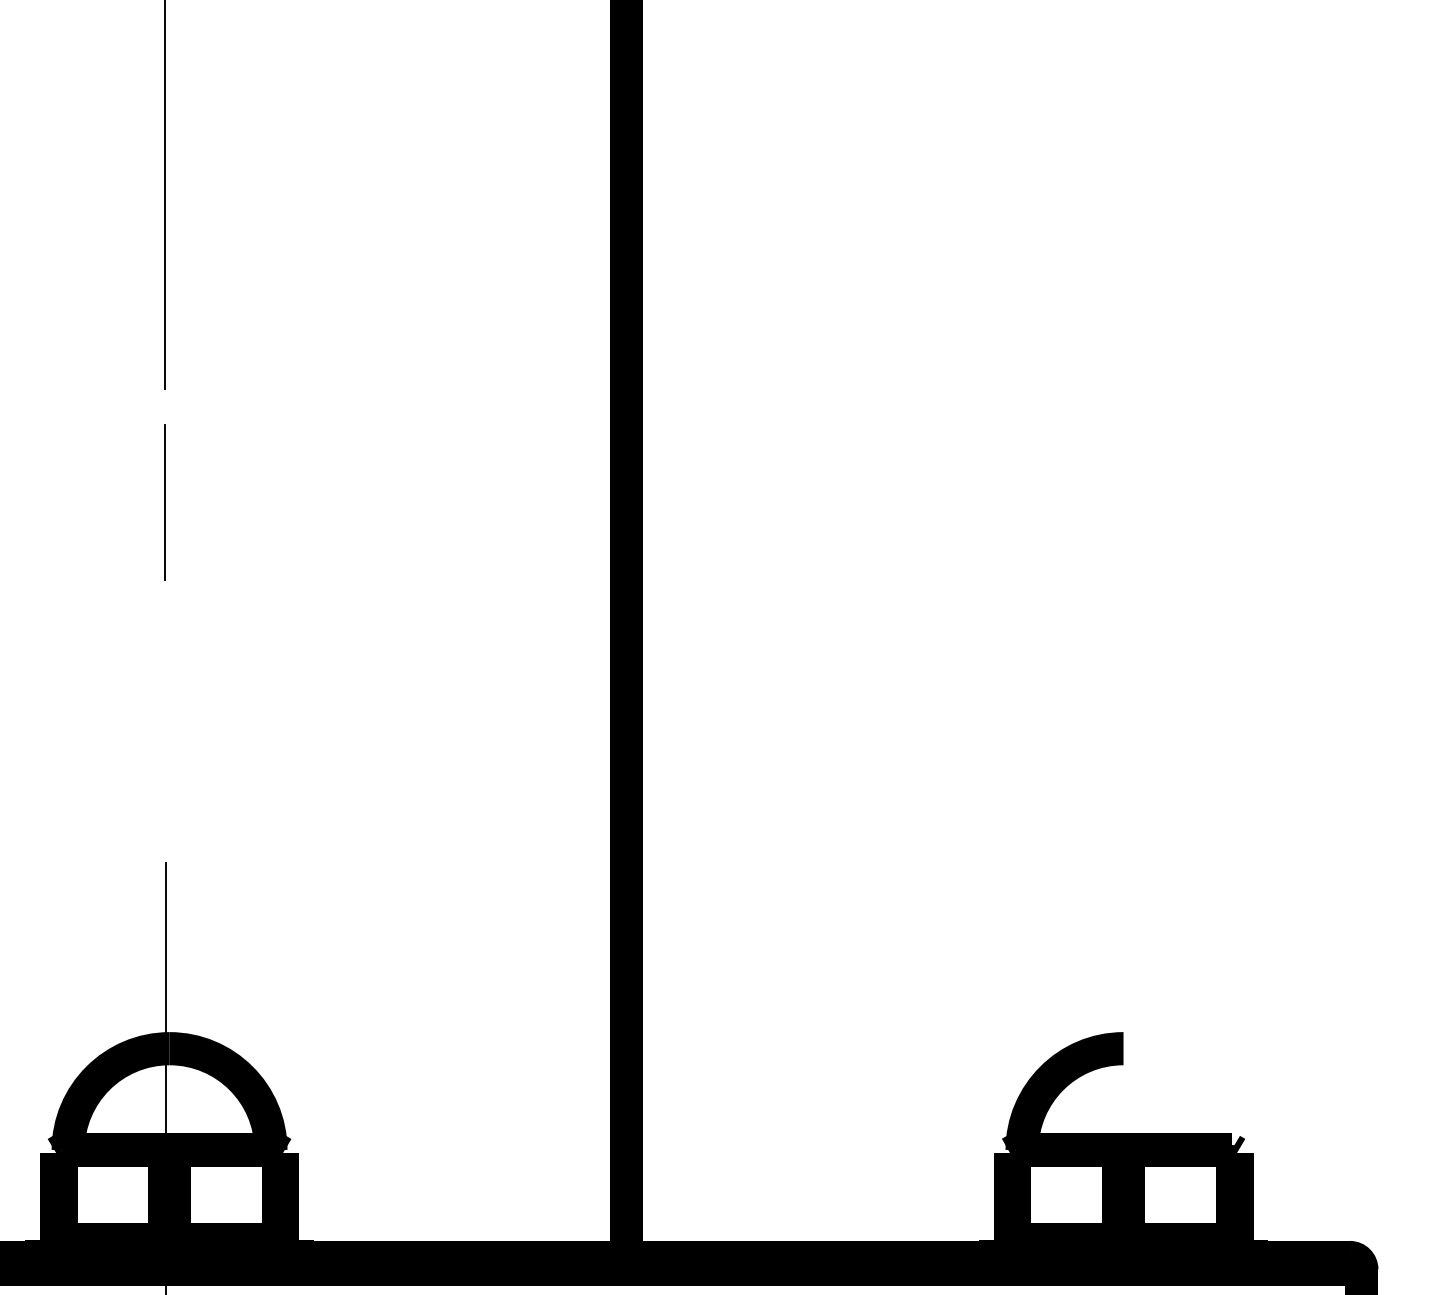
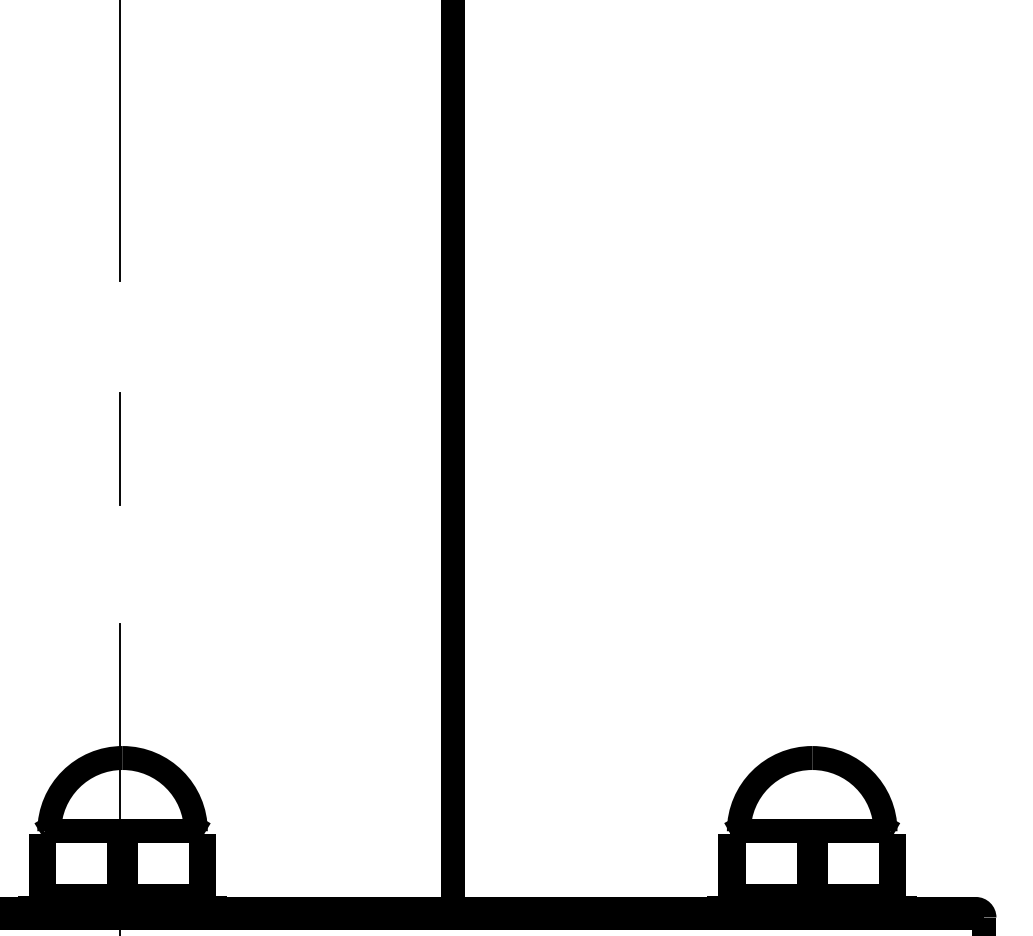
line: (164, 502) -> (118, 449), moved
fill: (1182, 1090) -> (854, 788), added

